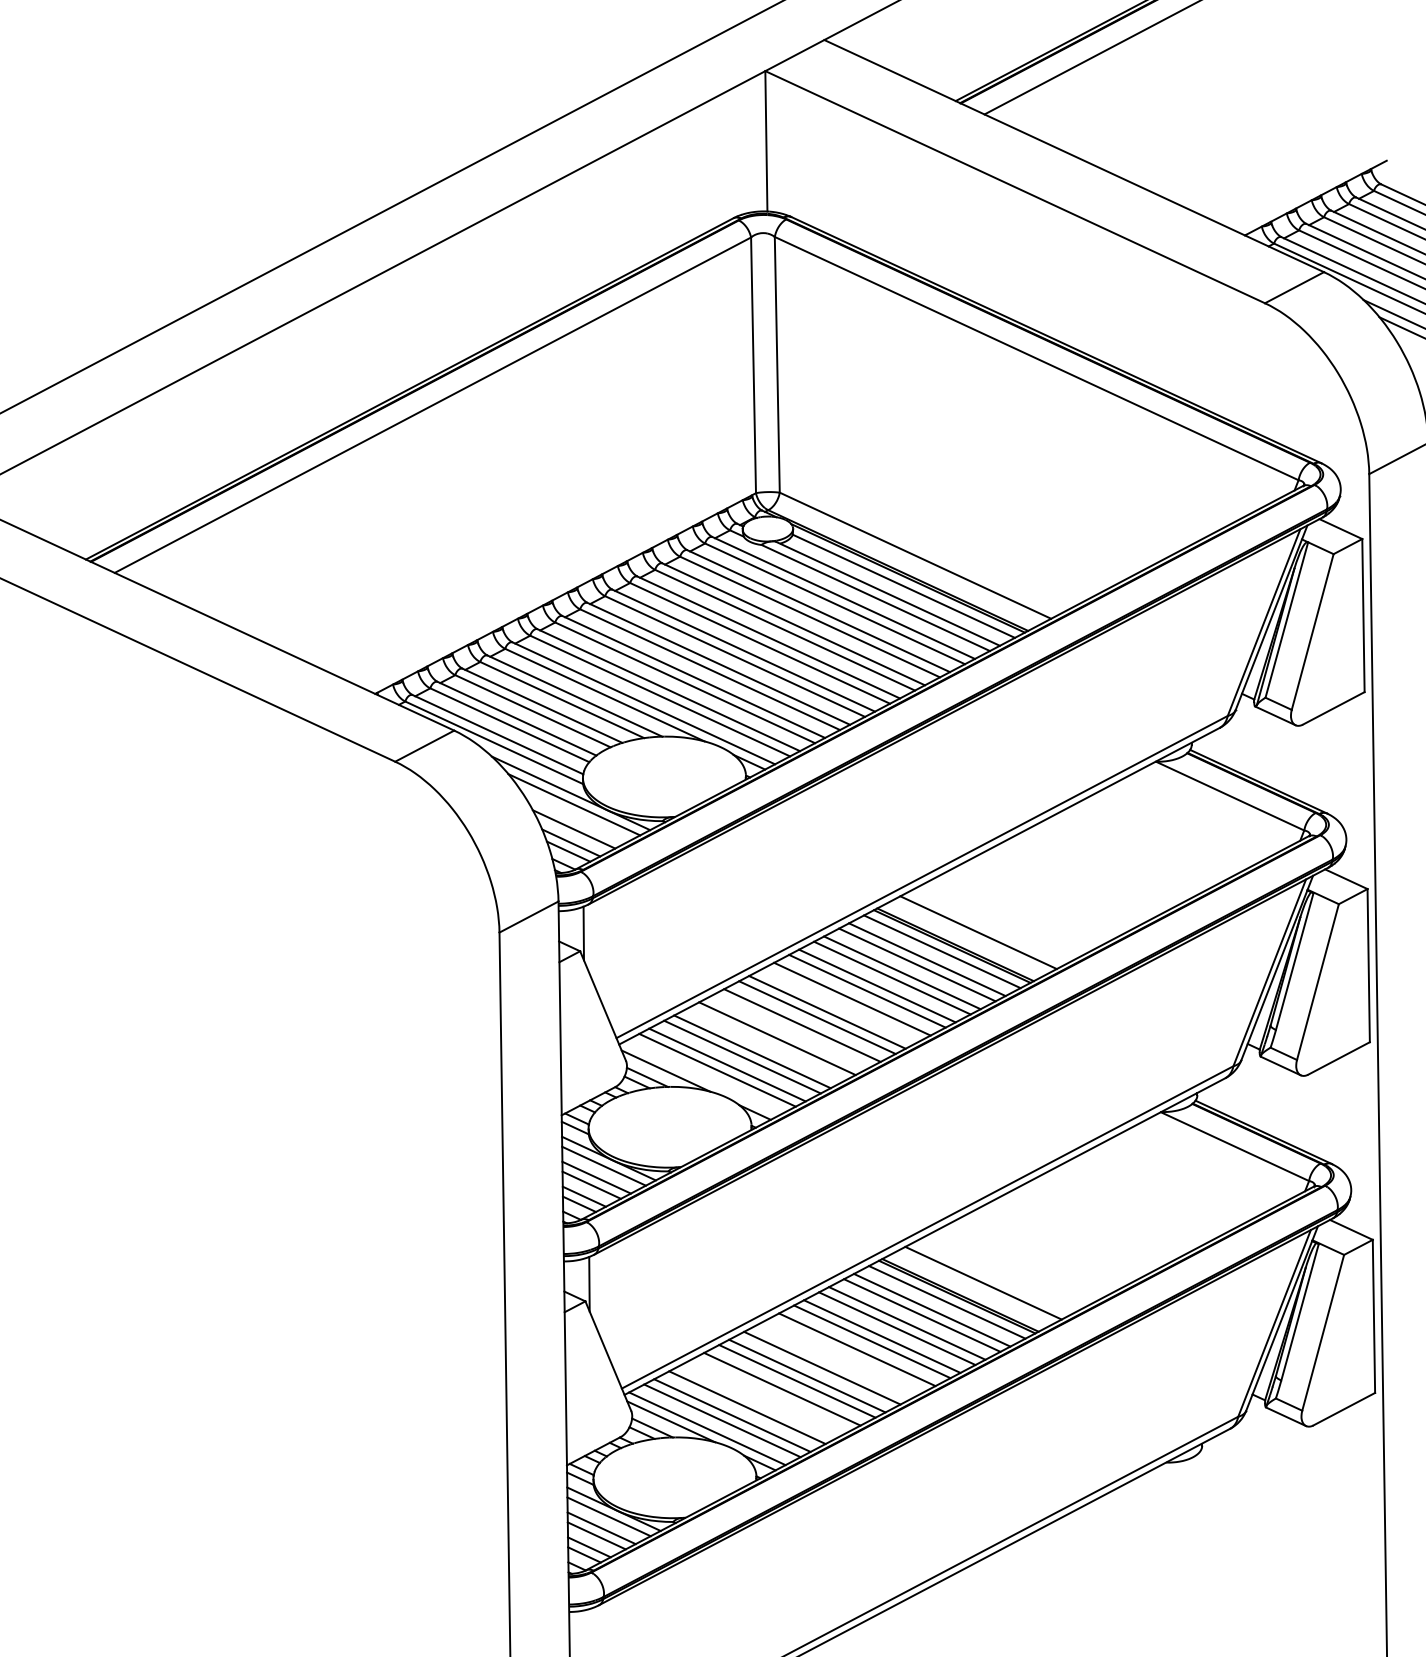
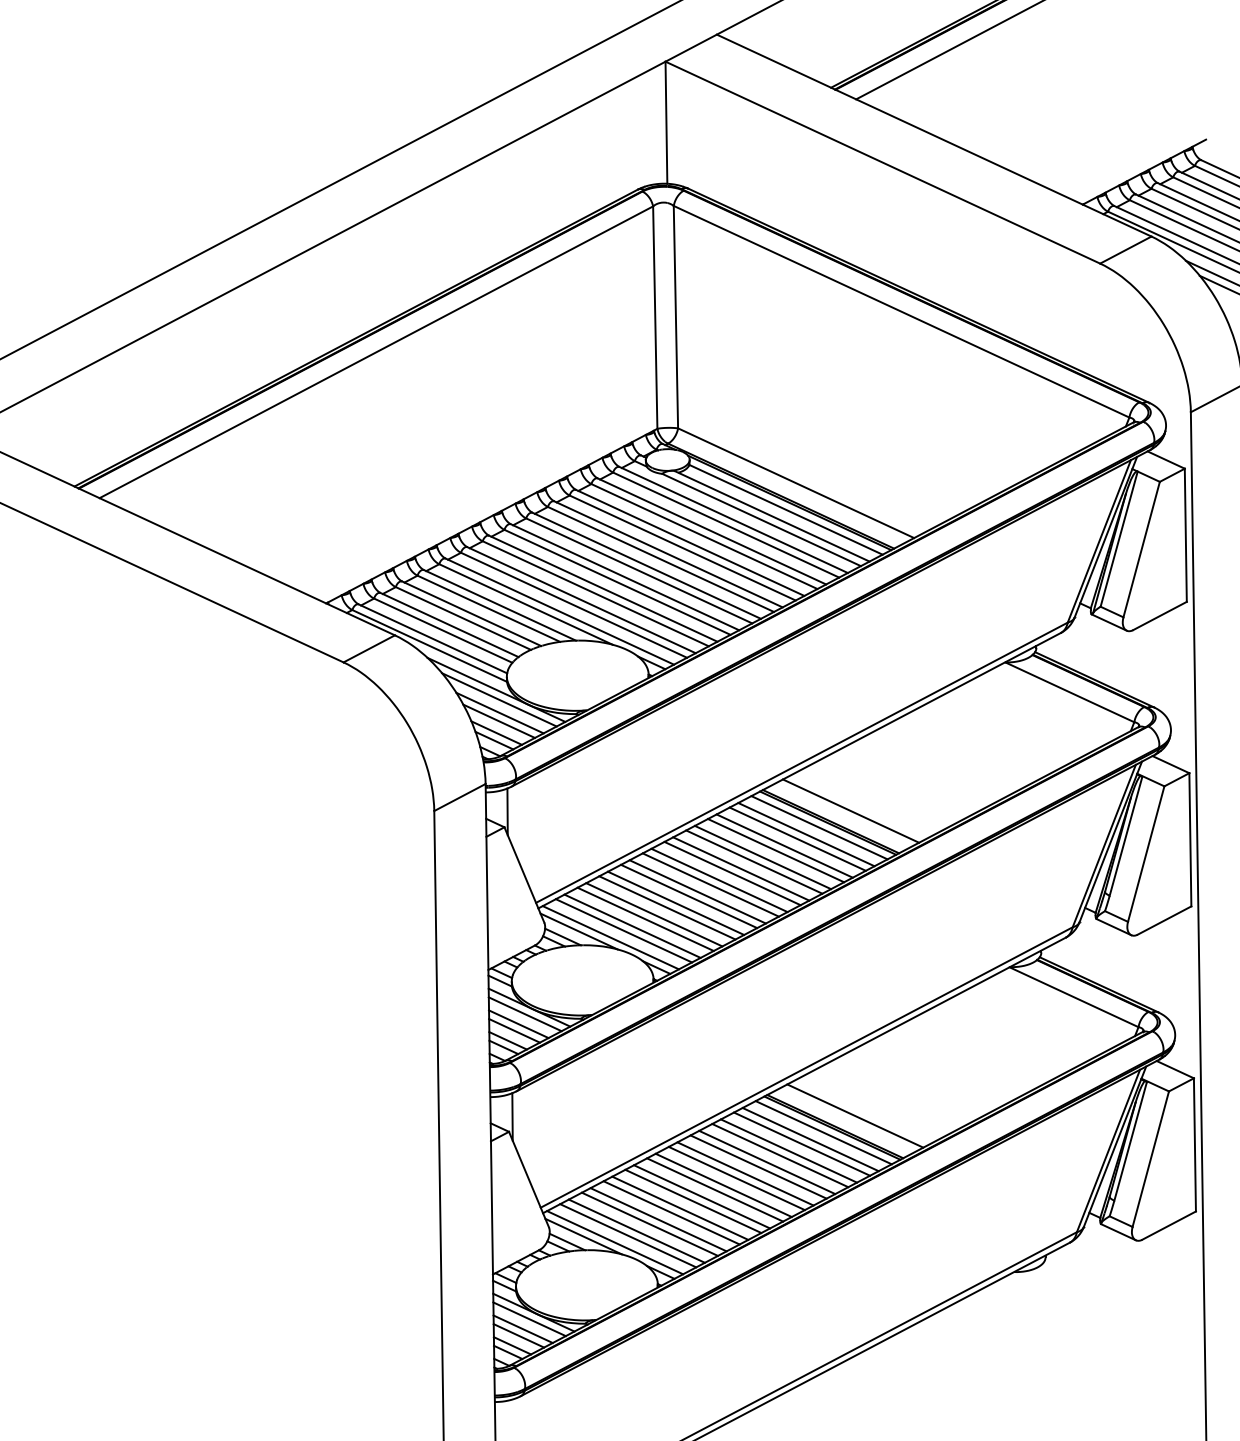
line: (574, 819) -> (499, 712), added
line: (842, 1004) -> (732, 873), added
line: (792, 1030) -> (689, 896), added
line: (767, 1043) -> (667, 907), added
line: (702, 1077) -> (610, 937), added
line: (846, 1355) -> (736, 1178), added
line: (831, 1363) -> (723, 1185), added
line: (772, 1394) -> (671, 1212), added
line: (757, 1402) -> (658, 1219), added

